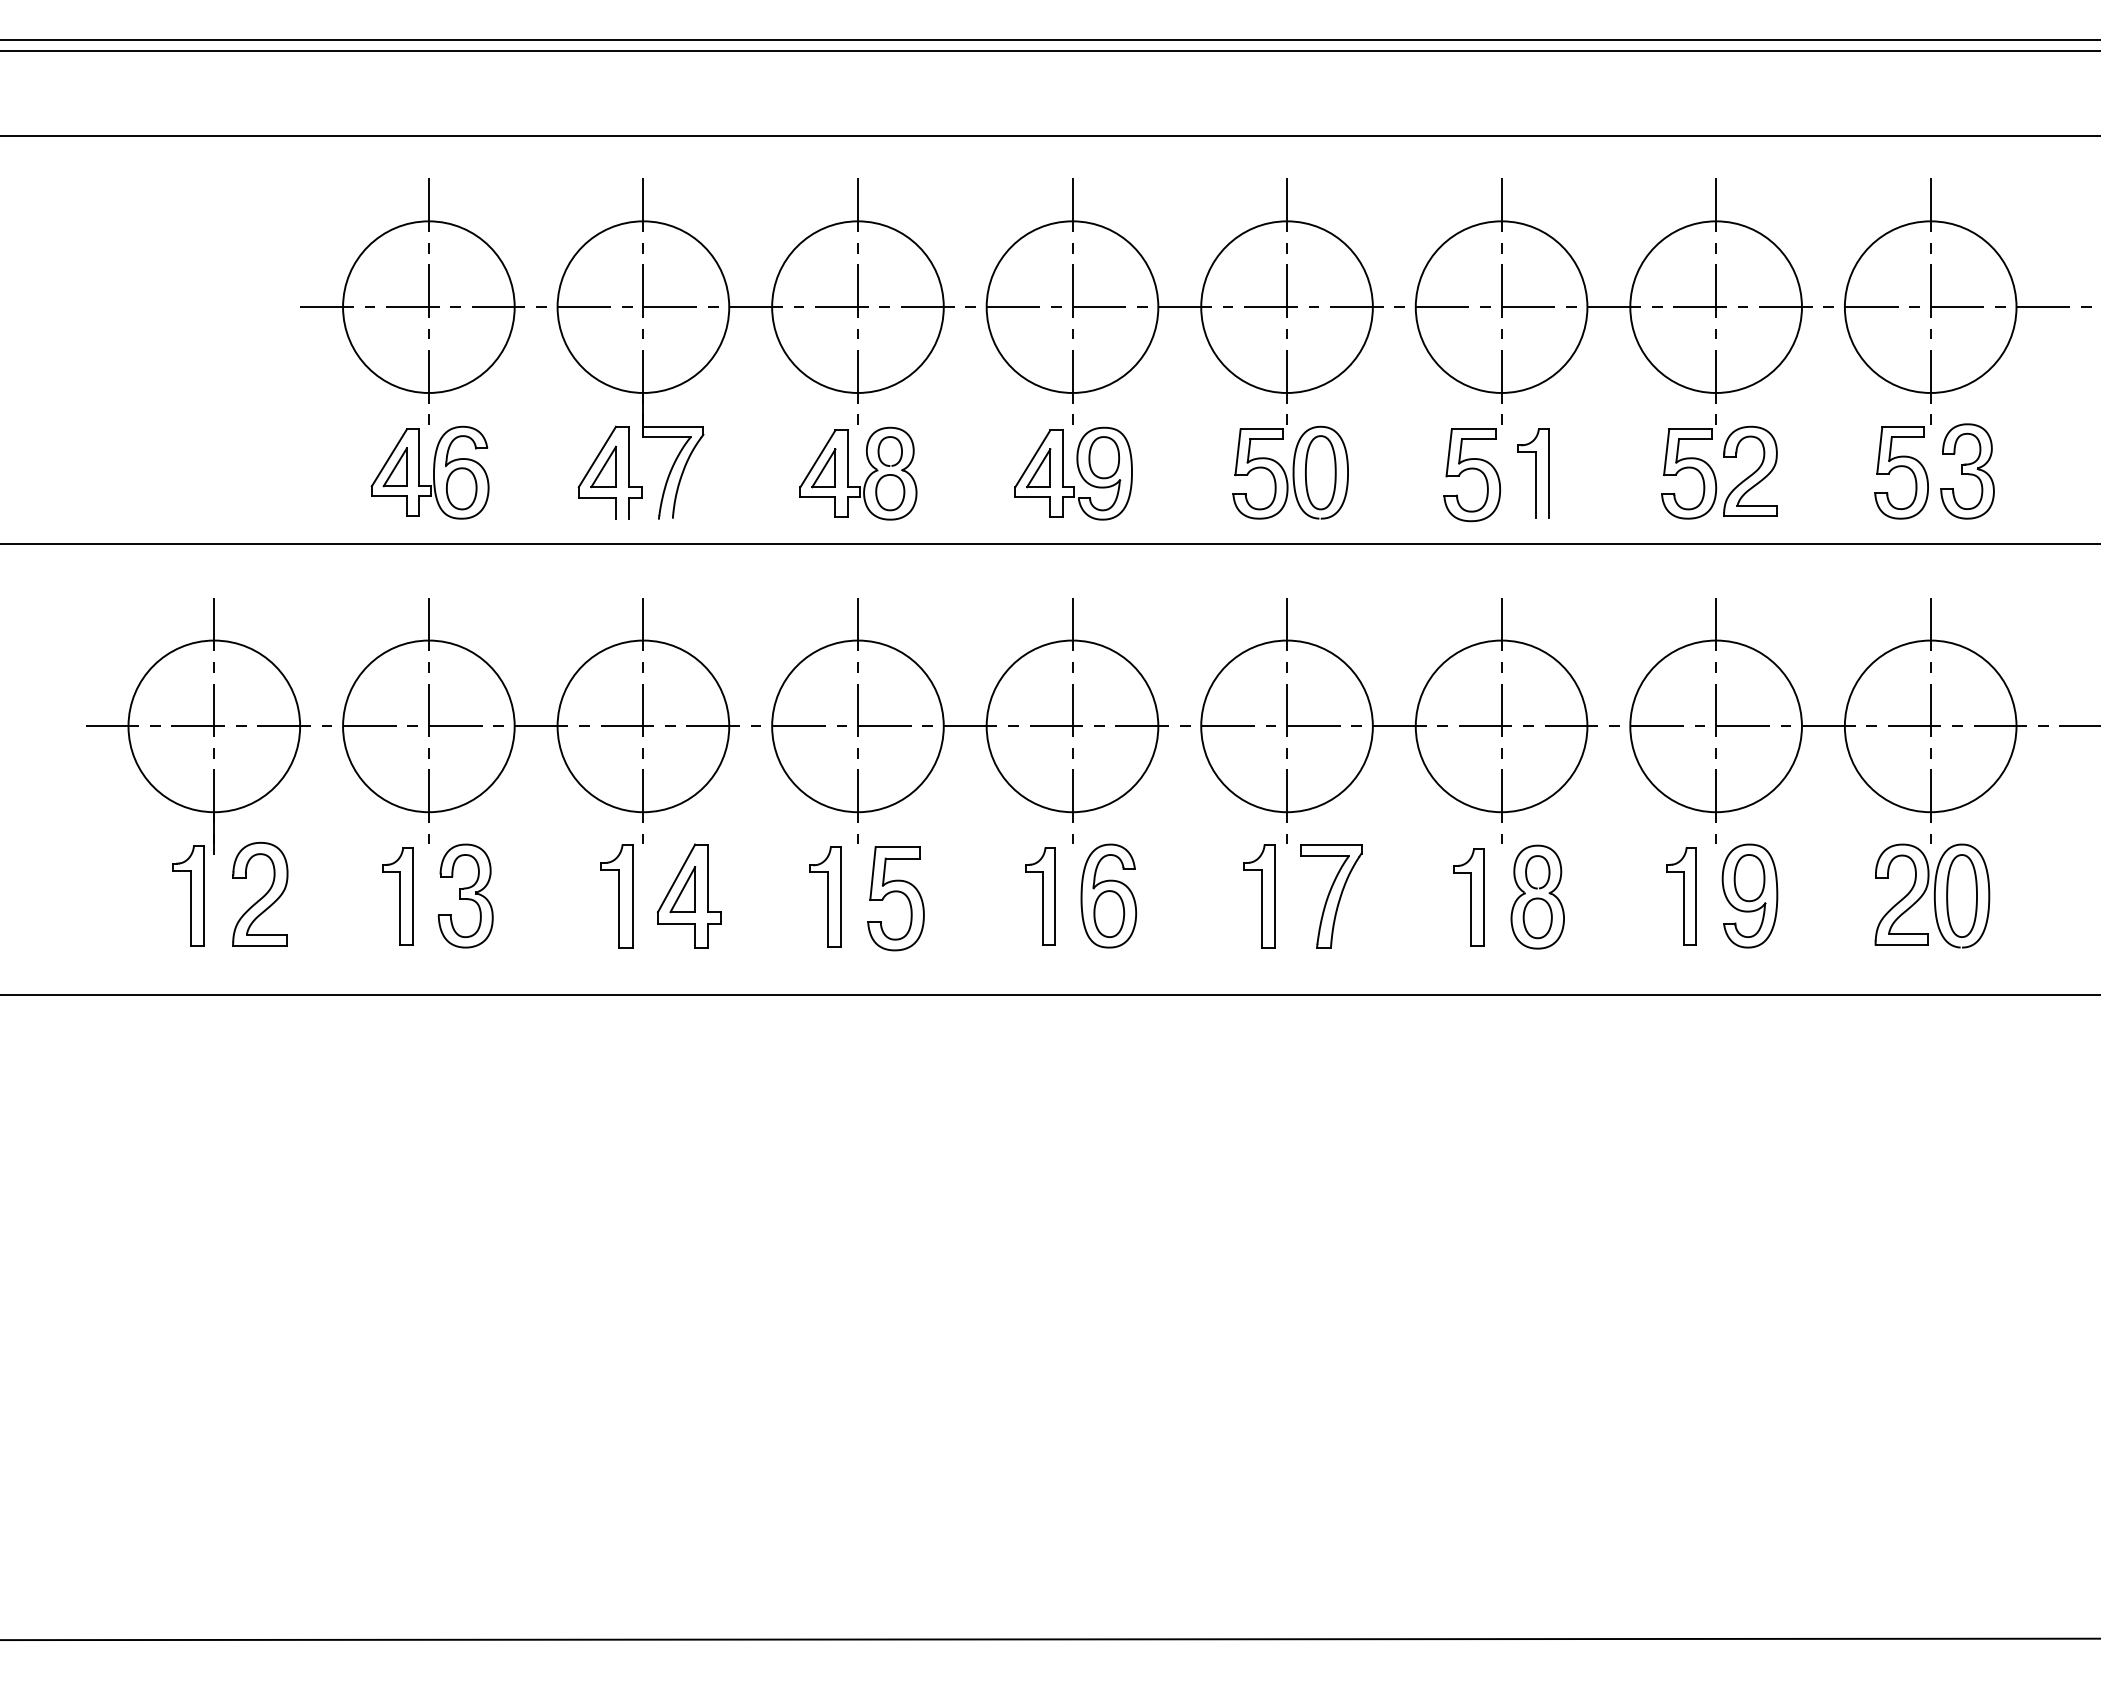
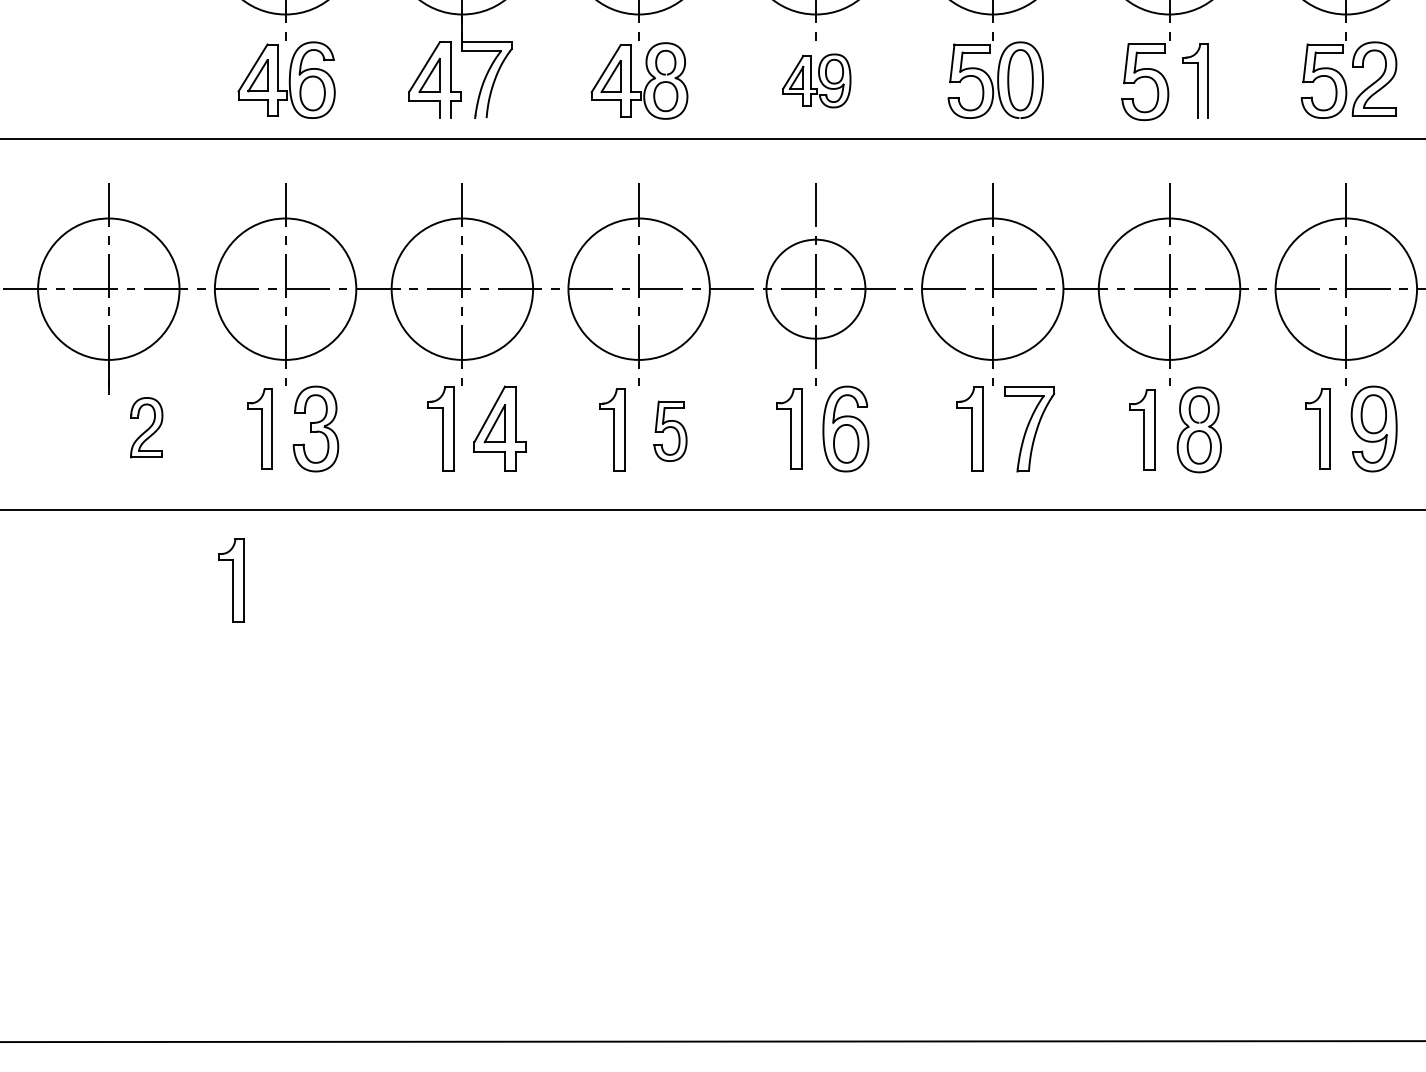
part: (1073, 473) -> (816, 80), size x0.7
circle: (1072, 726) -> (815, 289), size x0.7
part: (260, 894) -> (146, 427), size x0.7
part: (188, 895) -> (230, 580), moved
part: (895, 898) -> (670, 431), size x0.7

